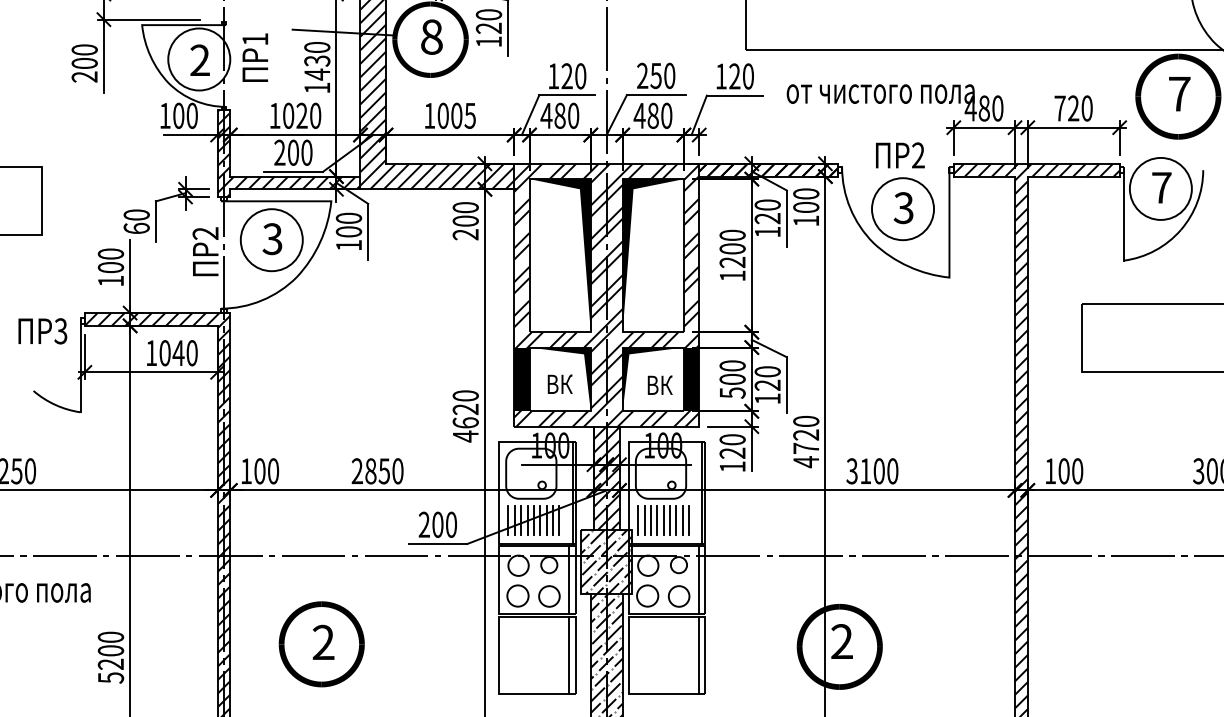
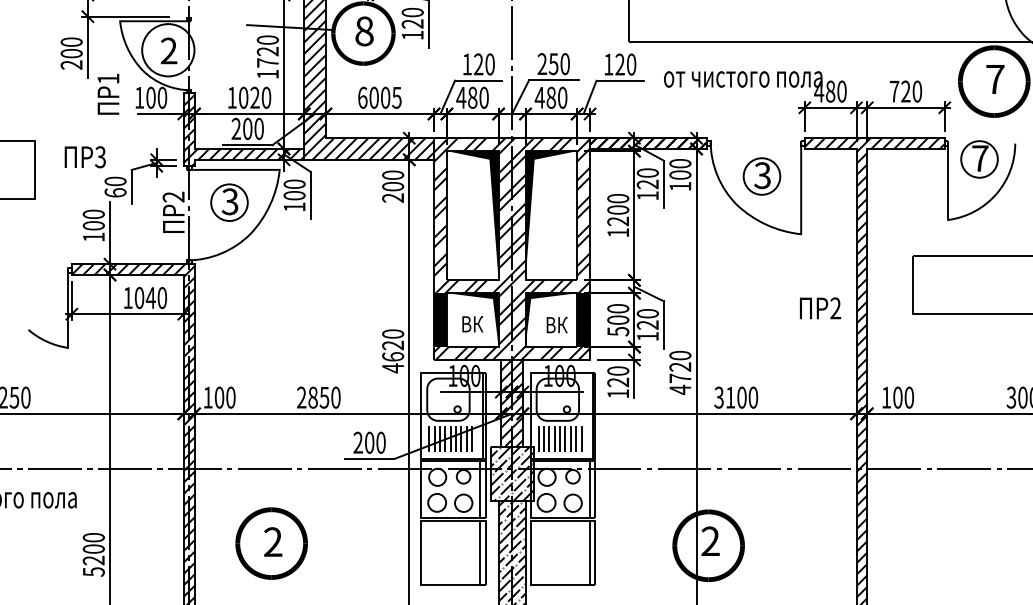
text: (255, 57) -> (108, 94), moved
text: (317, 67) -> (268, 57), 1430 -> 1720
text: (429, 115) -> (362, 97), 1005 -> 6005
text: (900, 155) -> (820, 308), moved
circle: (1160, 188) -> (979, 159), size x0.7
circle: (903, 209) -> (762, 176), size x0.7
circle: (271, 240) -> (229, 202), size x0.7
text: (42, 331) -> (84, 157), moved

